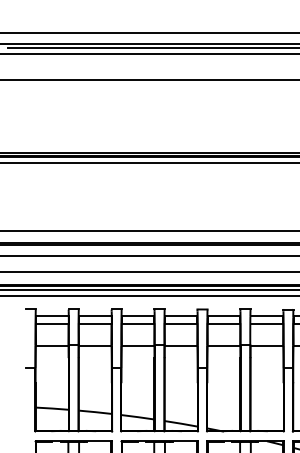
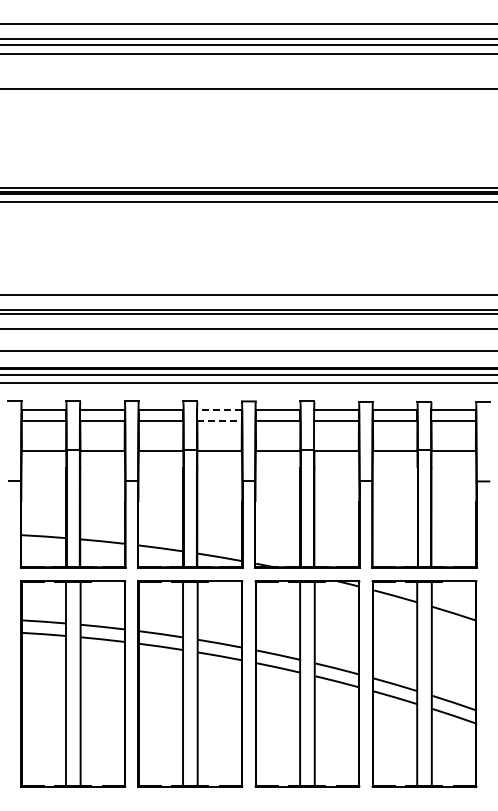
line: (180, 315) -> (219, 409), solid -> dashed
line: (181, 324) -> (220, 421), solid -> dashed

